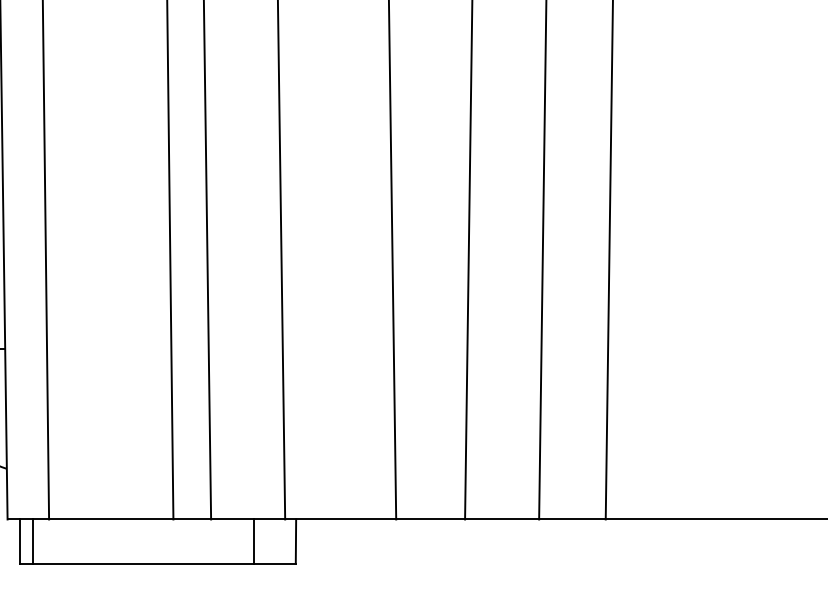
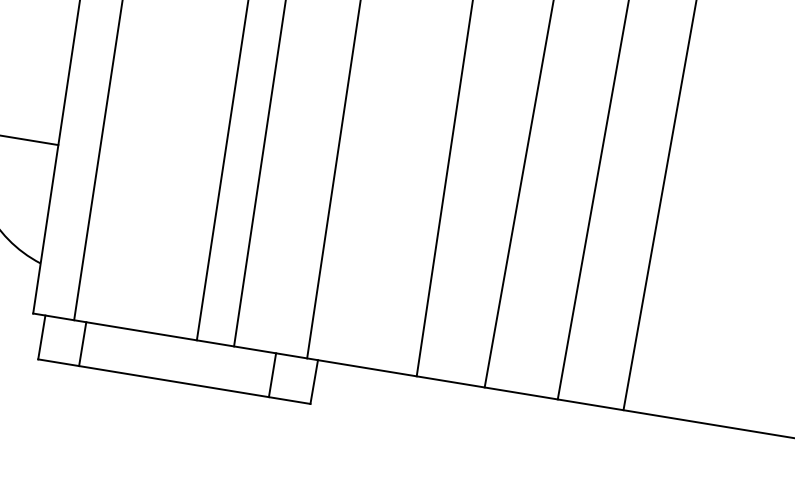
line: (33, 541) -> (82, 343), moved

